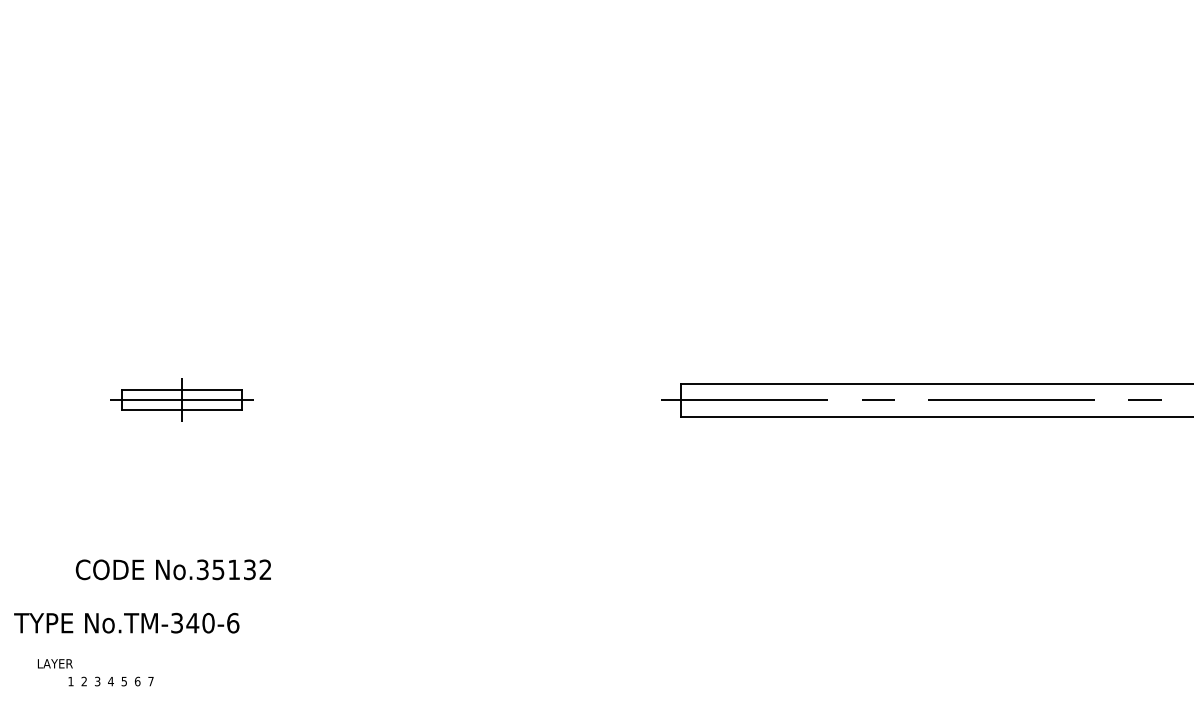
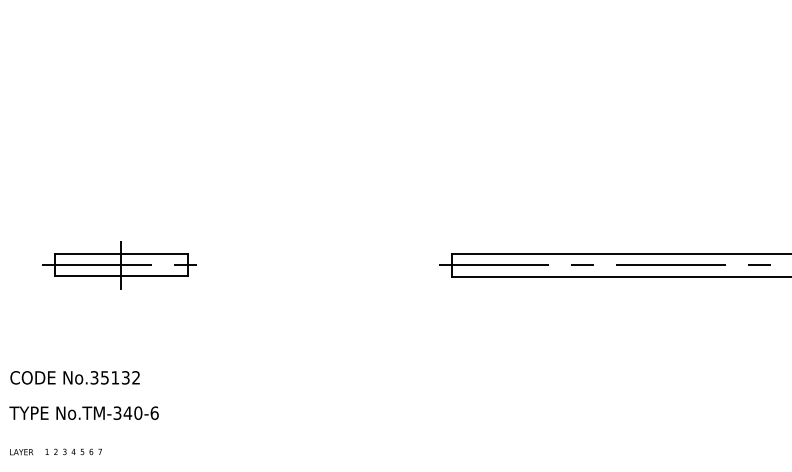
part: (180, 400) -> (119, 265), size x1.67
text: (172, 569) -> (74, 377), moved
text: (54, 664) -> (21, 452), moved

